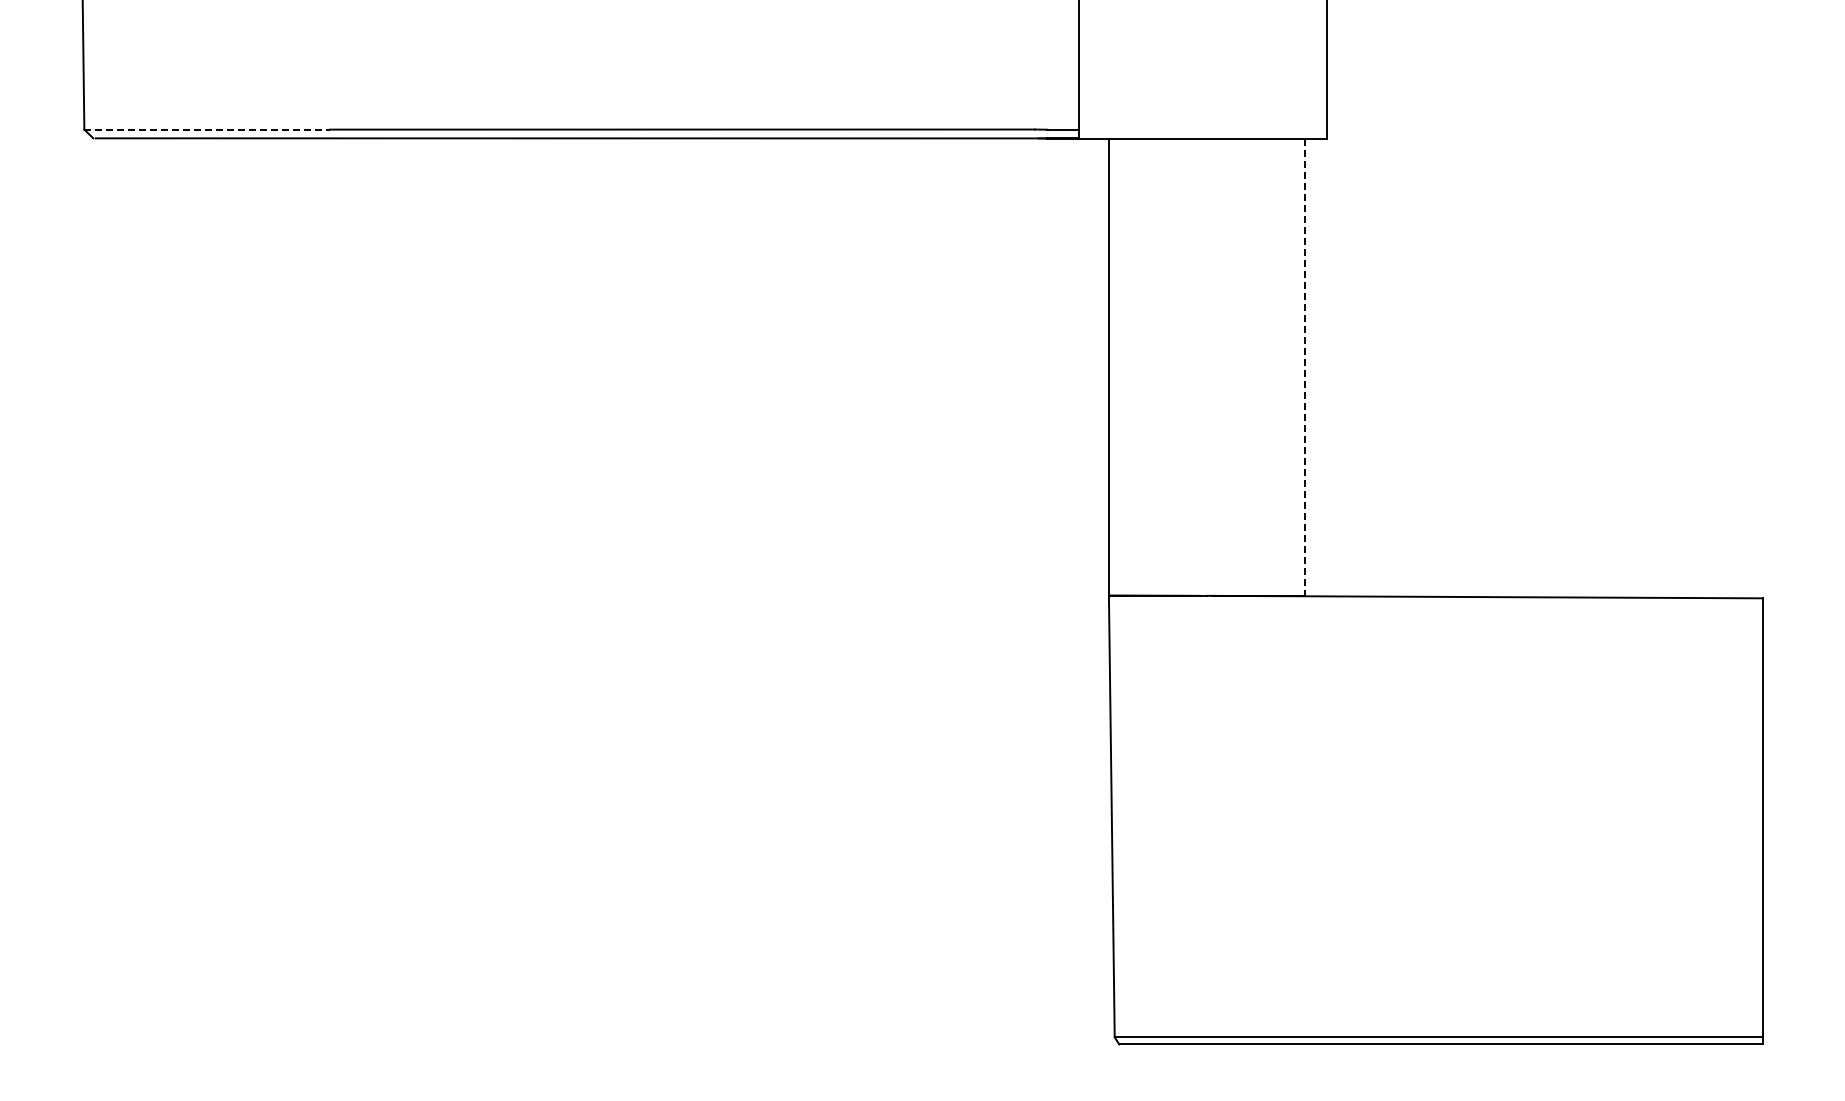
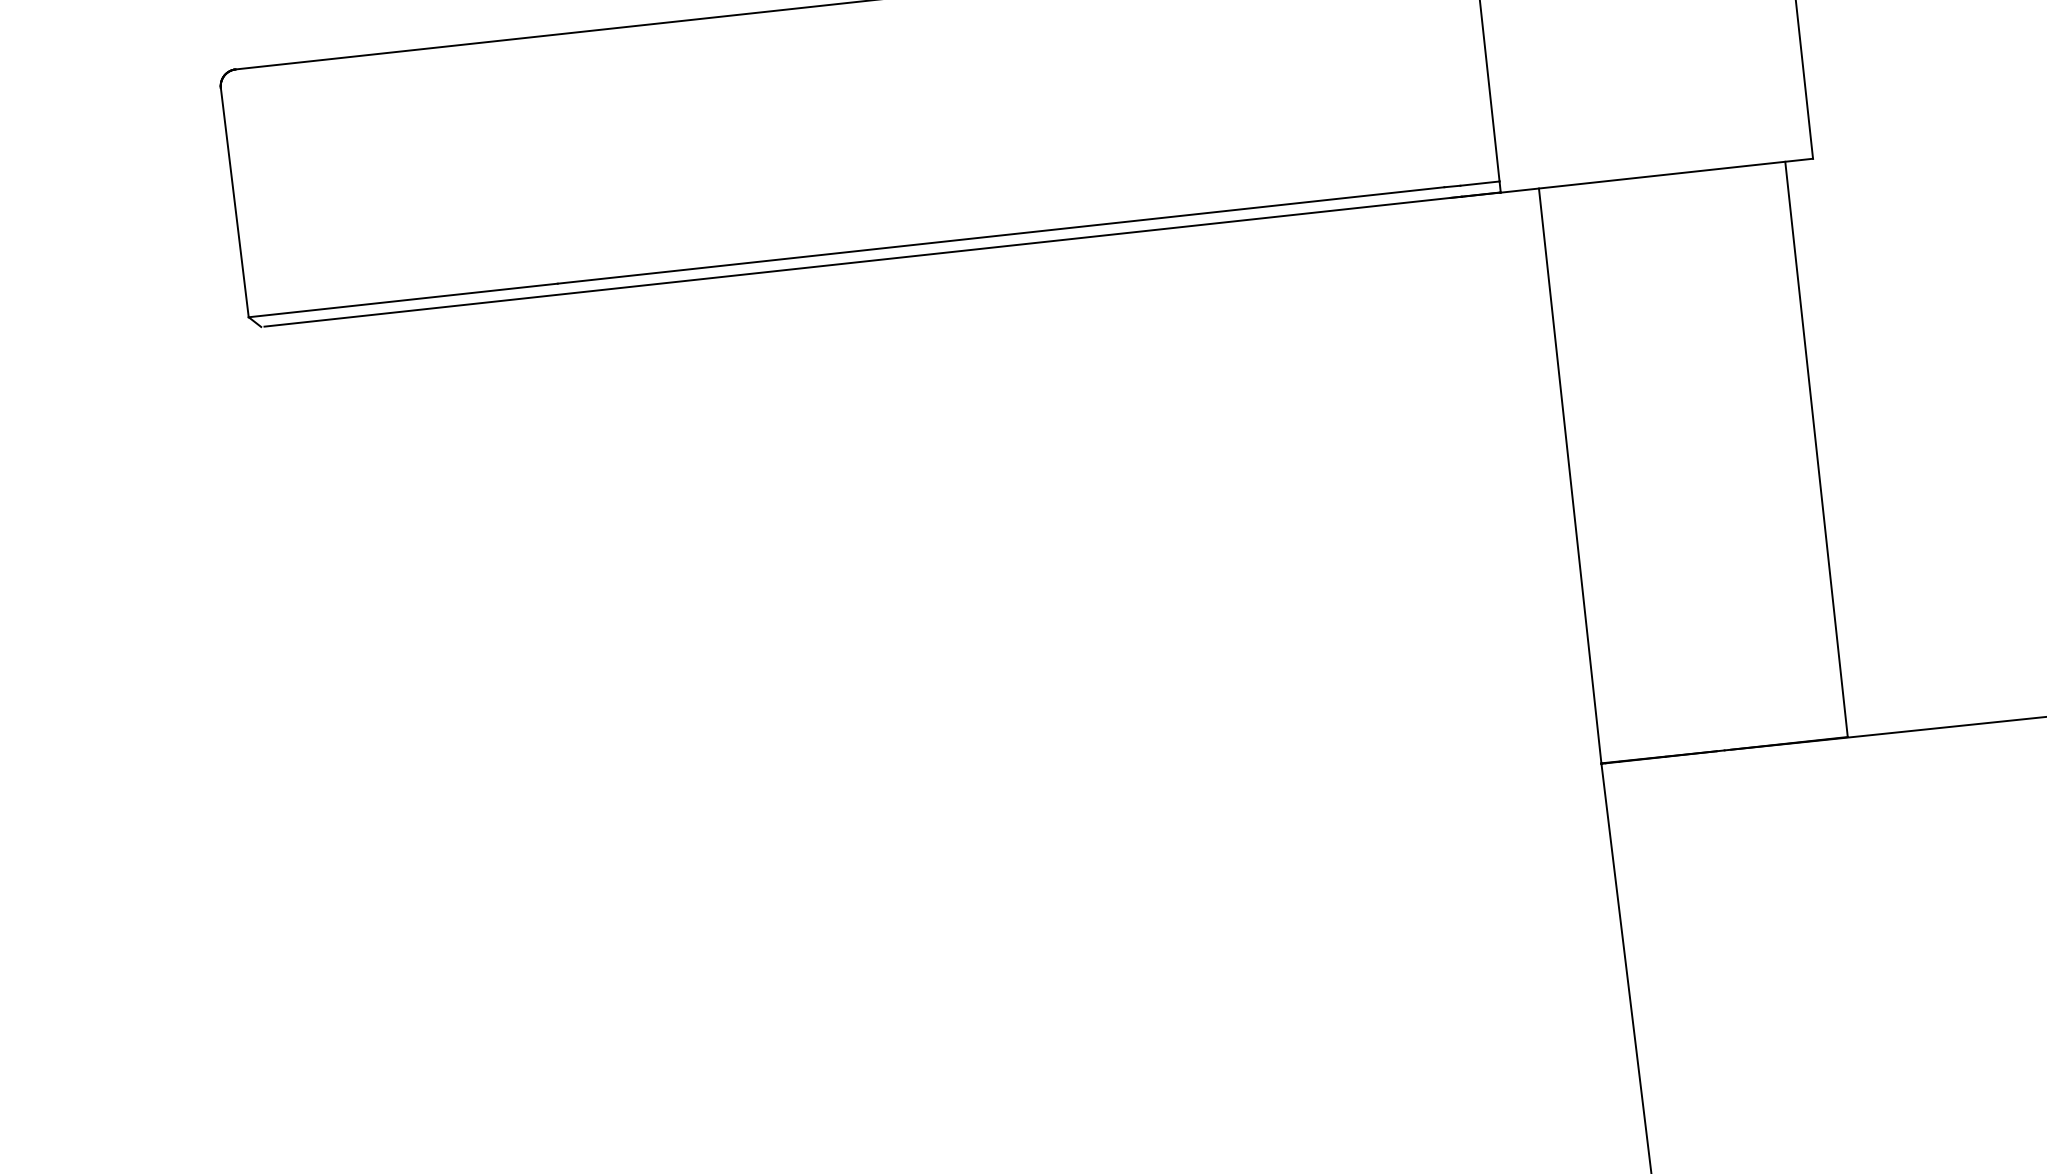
line: (207, 129) -> (403, 300), dashed -> solid
line: (1304, 367) -> (1816, 449), dashed -> solid

